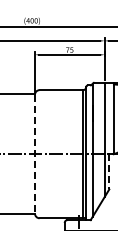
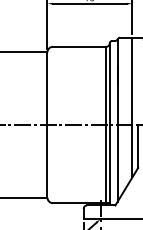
line: (34, 154) -> (46, 125), dashed -> solid
line: (109, 171) -> (138, 146), dashed -> solid

